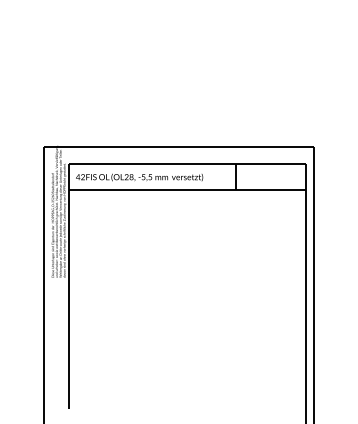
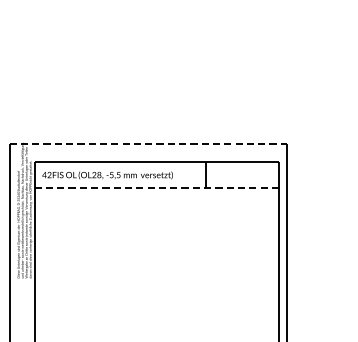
line: (179, 146) -> (148, 143), solid -> dashed
line: (187, 189) -> (156, 187), solid -> dashed

